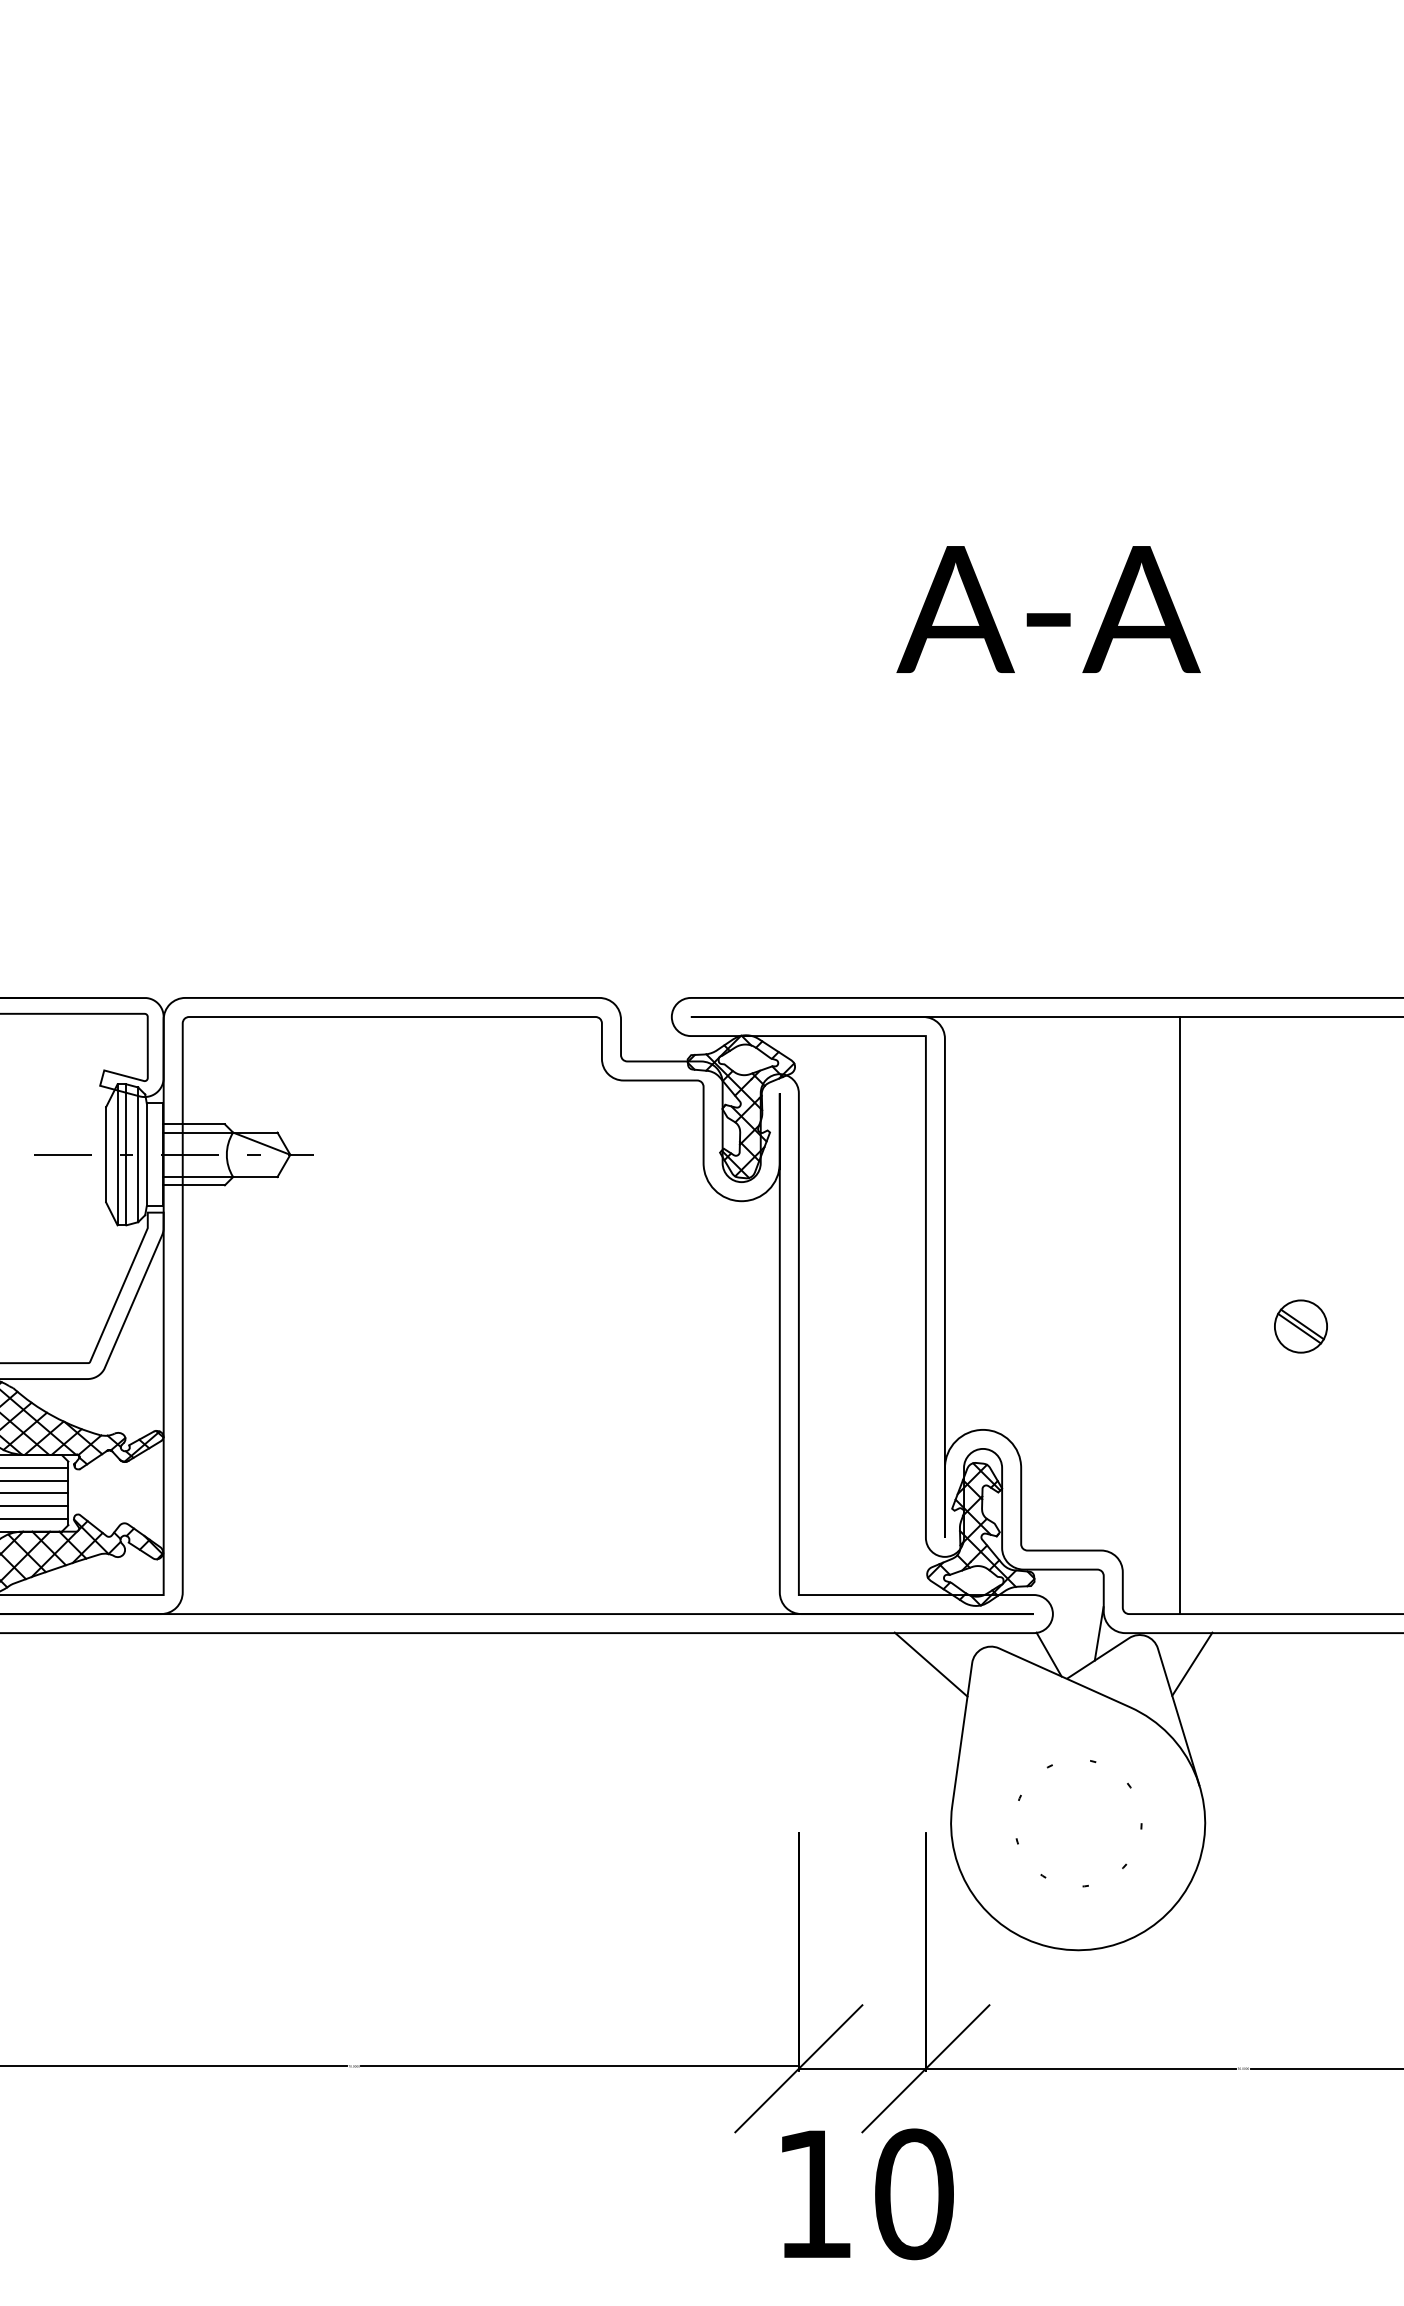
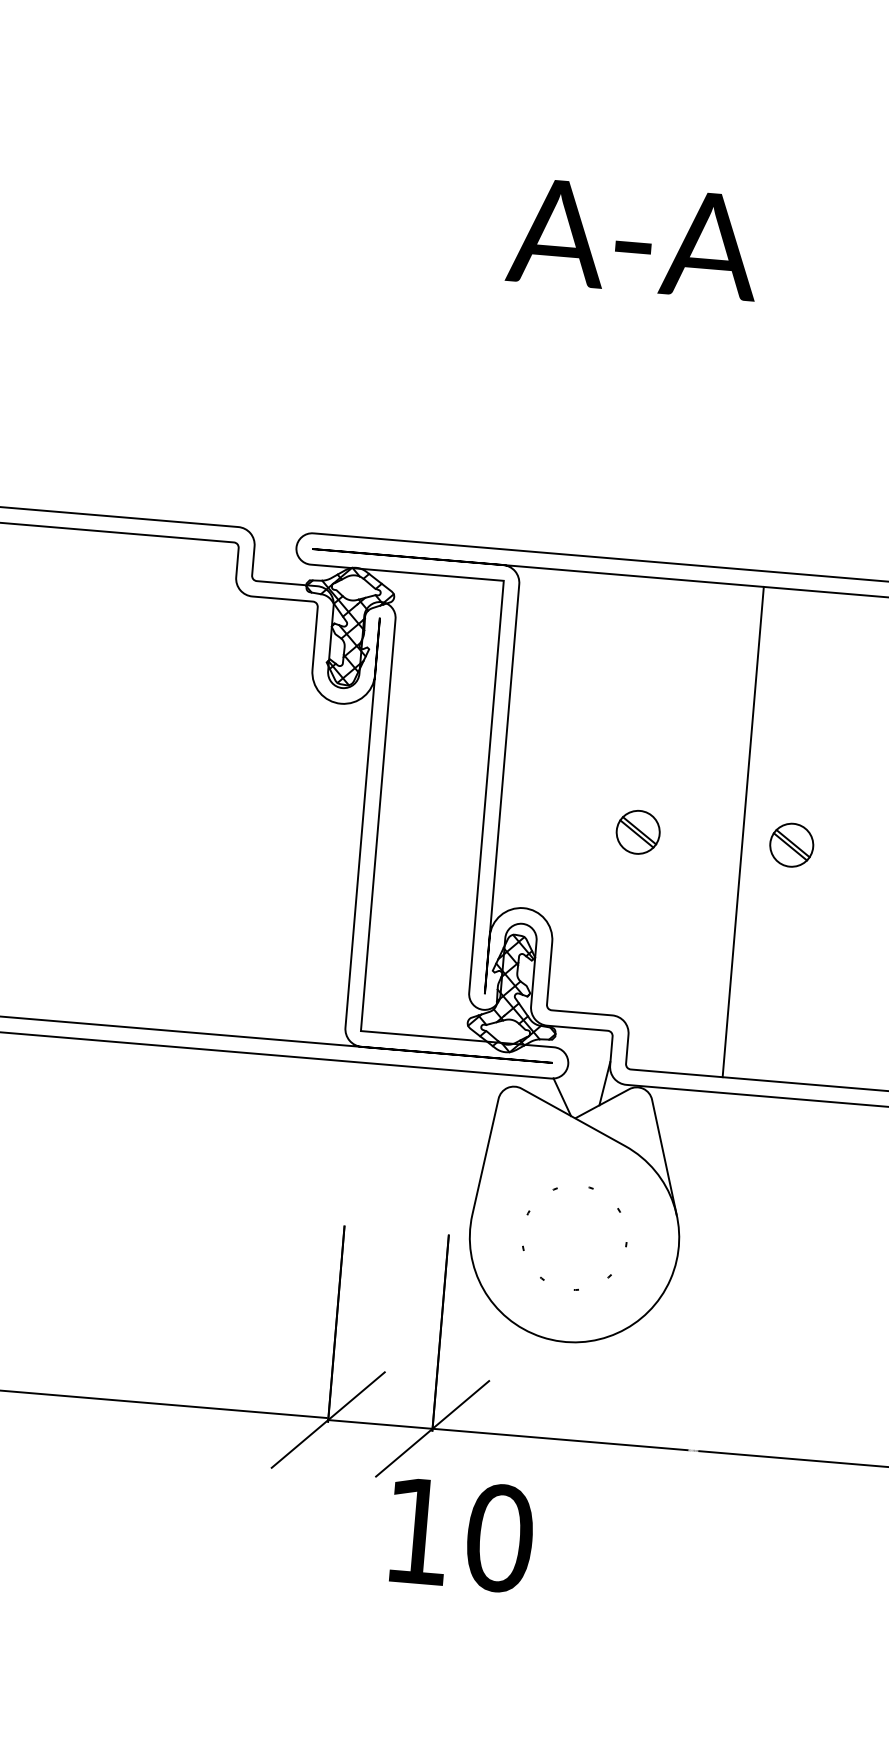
line: (1179, 1315) -> (742, 832), moved
part: (1113, 1326) -> (637, 832), added
line: (1192, 1663) -> (679, 1114), removed
line: (930, 1664) -> (464, 1097), removed
text: (867, 2194) -> (461, 1535), moved

